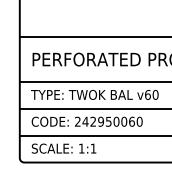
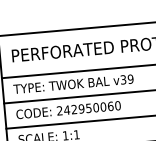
text: (151, 94) -> (126, 79), v60 -> v39

